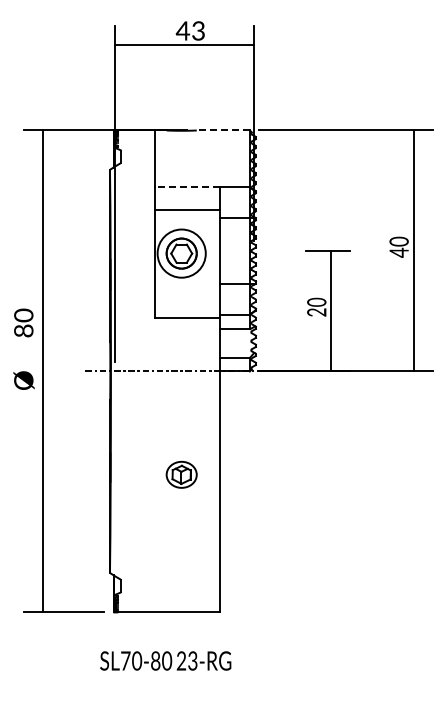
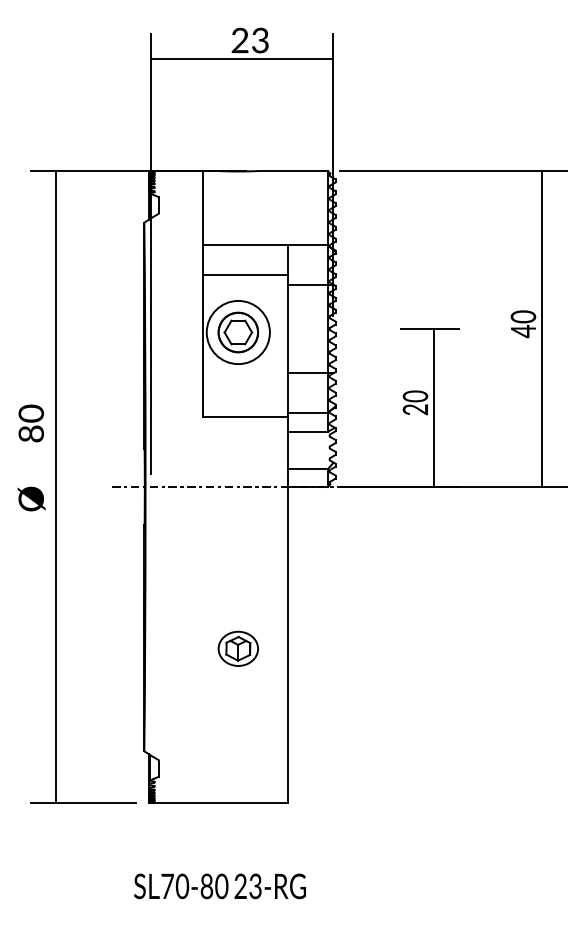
text: (182, 30) -> (239, 39), 43 -> 23
line: (223, 130) -> (293, 171), dashed -> solid
line: (187, 187) -> (245, 245), dashed -> solid
part: (181, 474) -> (238, 648), moved
text: (165, 660) -> (219, 885), moved

